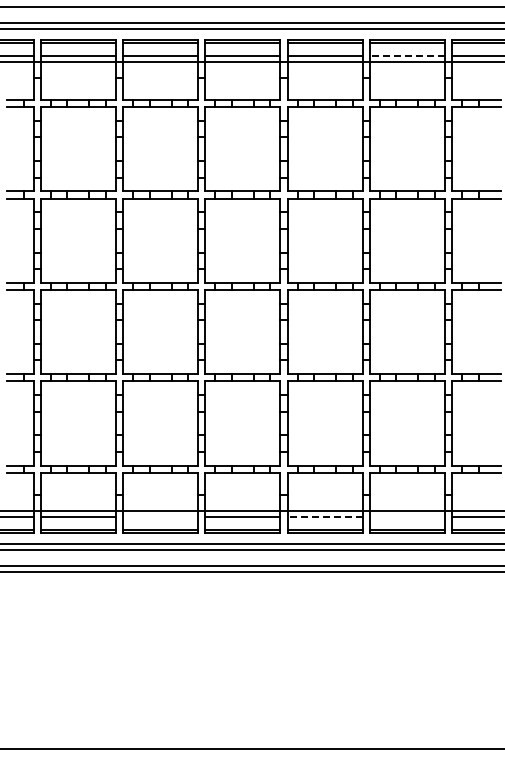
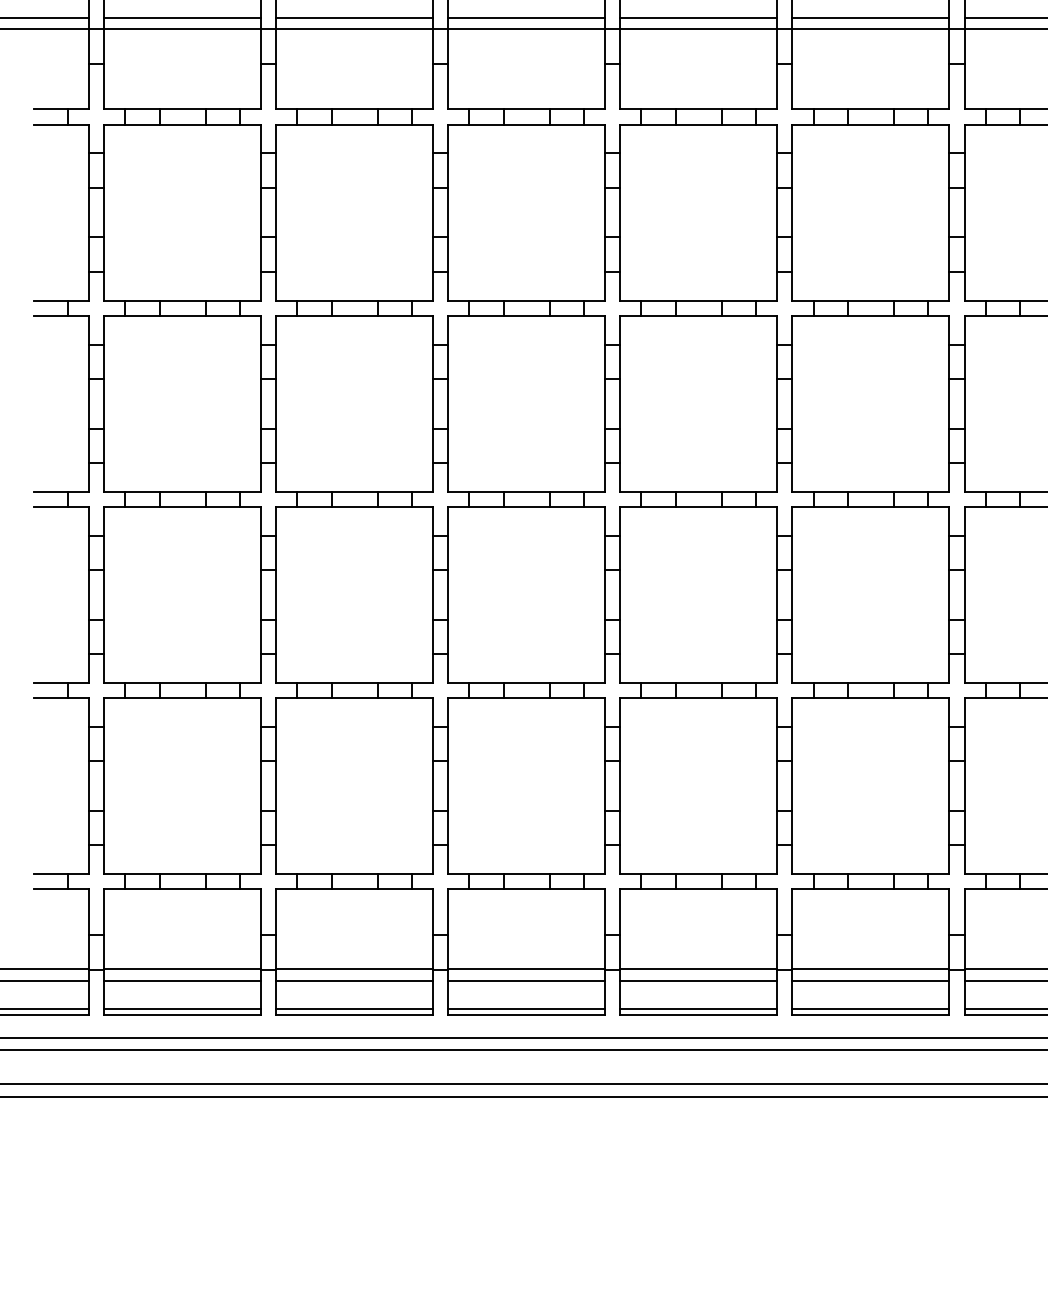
line: (406, 56) -> (868, 18), dashed -> solid
line: (160, 516) -> (354, 980), added
line: (324, 516) -> (697, 980), dashed -> solid
line: (406, 516) -> (868, 980), added

